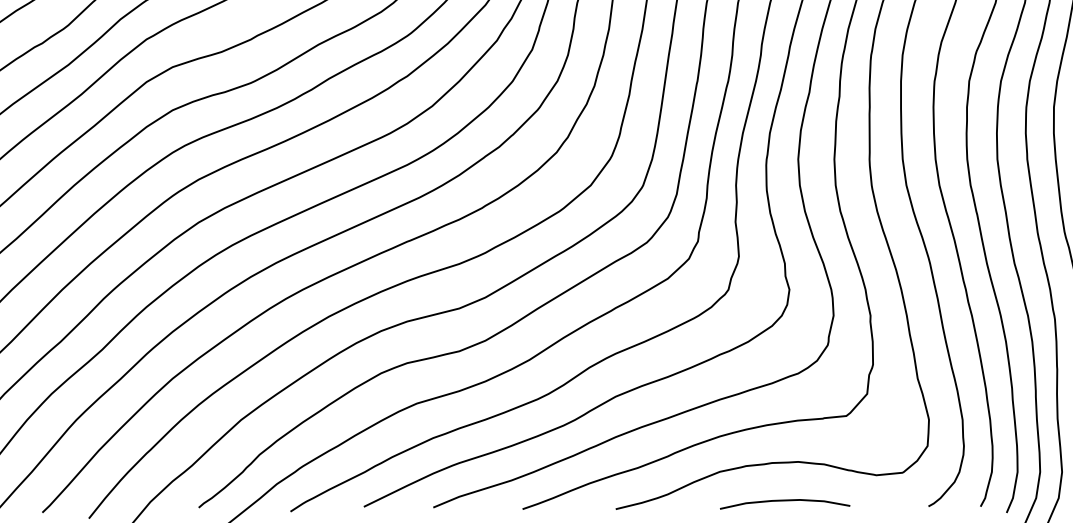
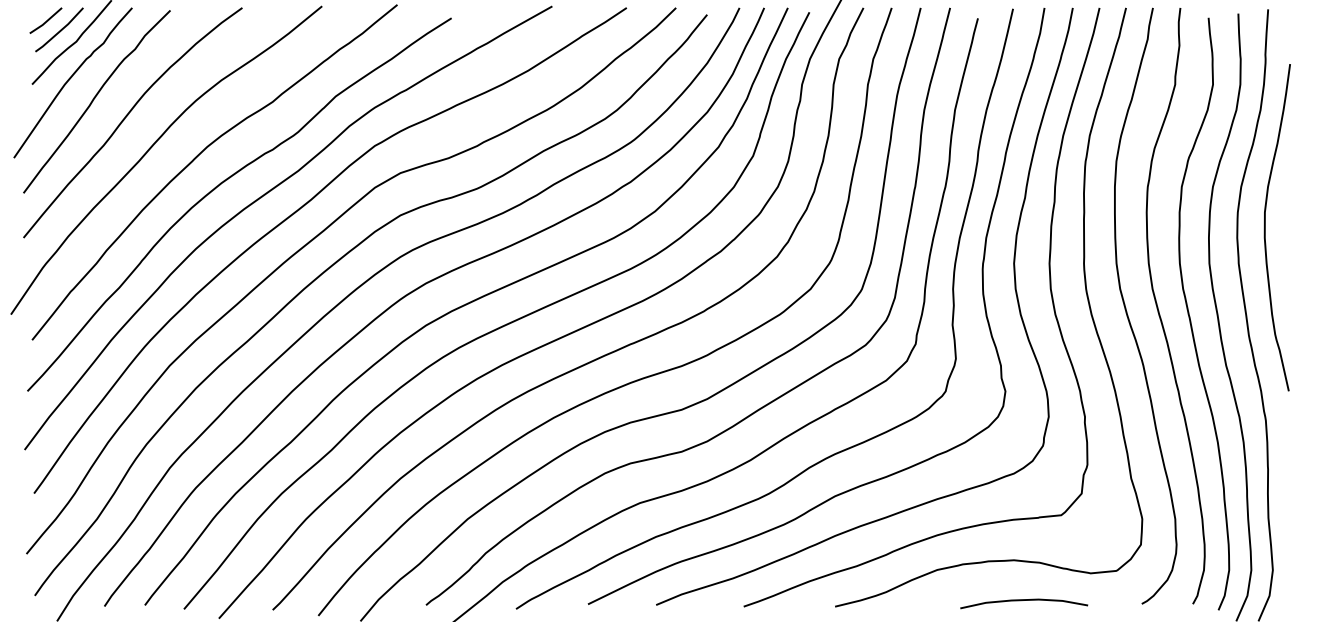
curve: (785, 500) -> (1024, 600), moved

